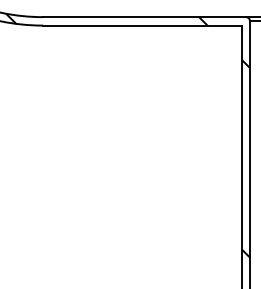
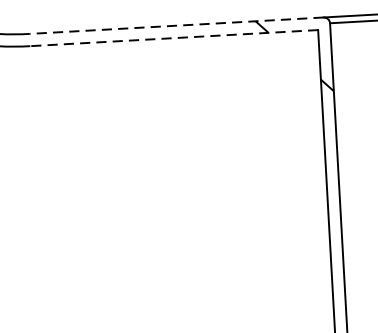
line: (144, 17) -> (176, 26), solid -> dashed
line: (141, 25) -> (172, 38), solid -> dashed

